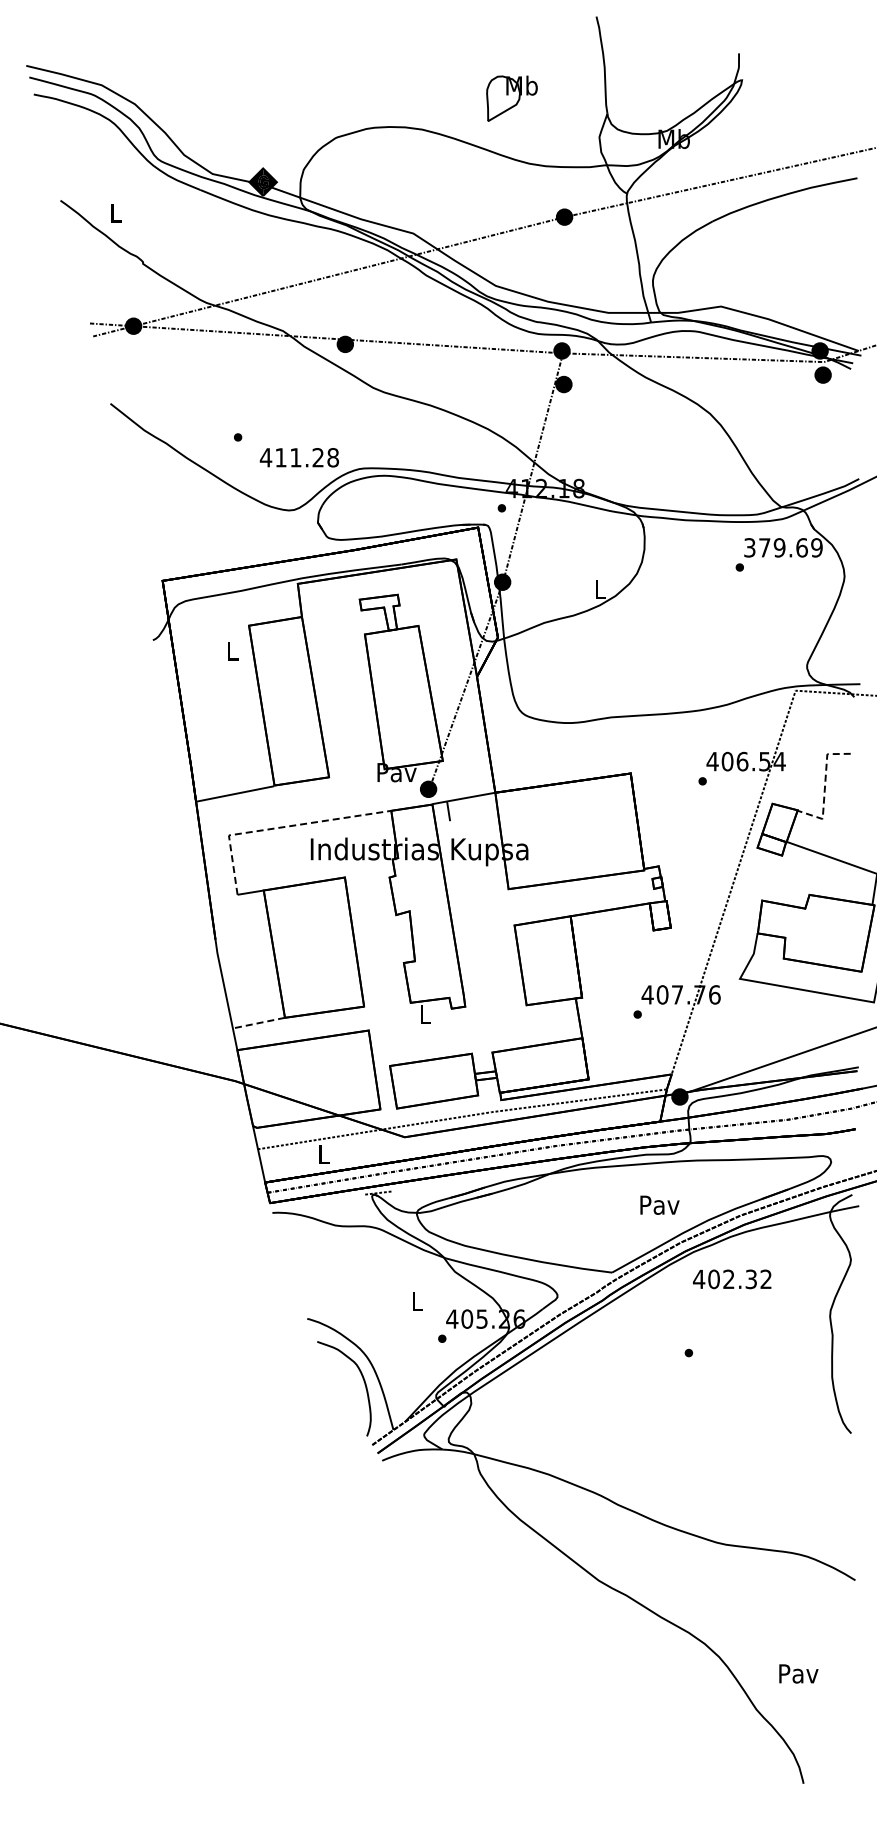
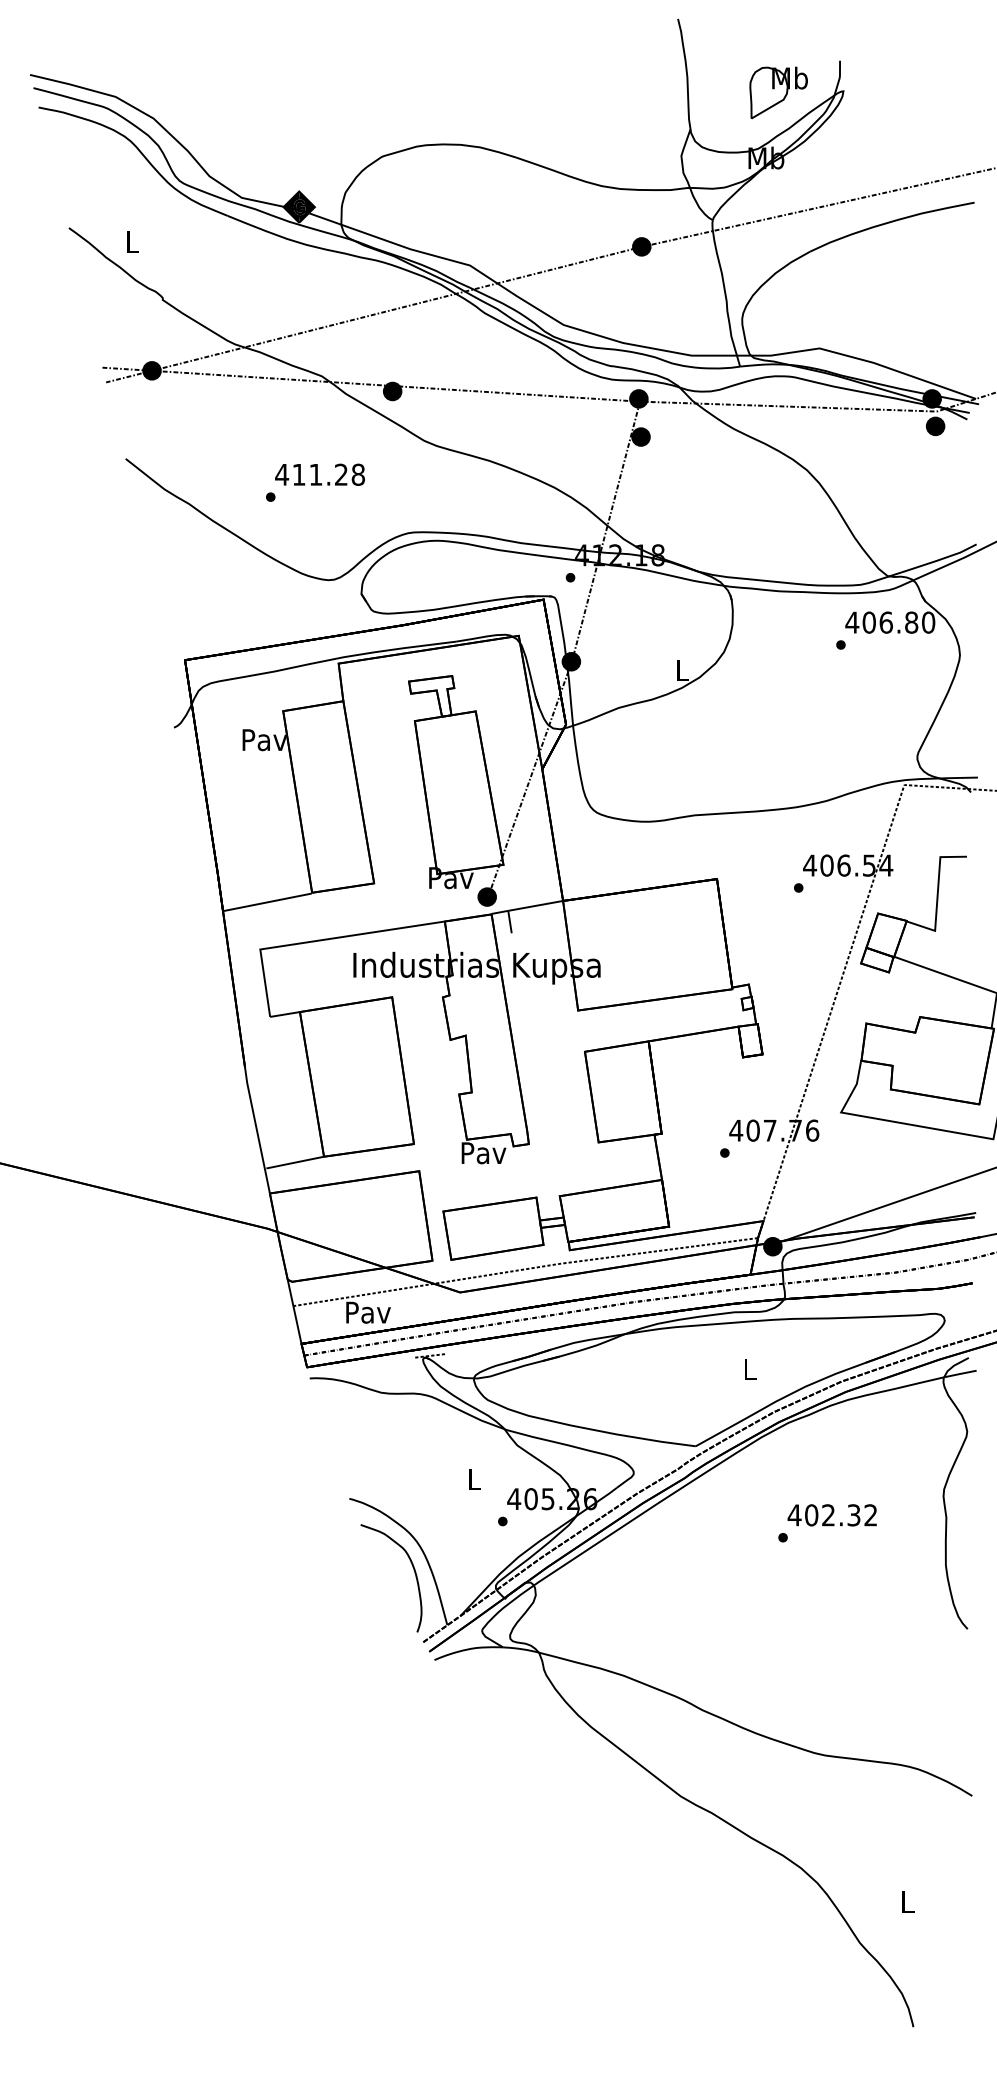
part: (511, 98) -> (778, 92), moved
text: (298, 457) -> (318, 474), moved
text: (782, 547) -> (889, 622), 379.69 -> 406.80
text: (232, 650) -> (264, 739), L -> Pav
line: (824, 788) -> (937, 896), dashed -> solid
line: (280, 827) -> (318, 940), dashed -> solid
text: (425, 1014) -> (483, 1152), L -> Pav
line: (259, 1022) -> (295, 1162), dashed -> solid
text: (323, 1154) -> (367, 1312), L -> Pav
text: (659, 1204) -> (749, 1368), Pav -> L
text: (732, 1279) -> (832, 1515), moved
text: (798, 1673) -> (907, 1901), Pav -> L

